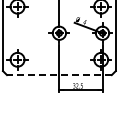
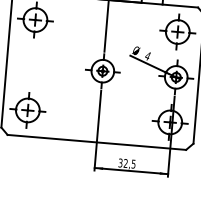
line: (58, 75) -> (95, 143), dashed -> solid

